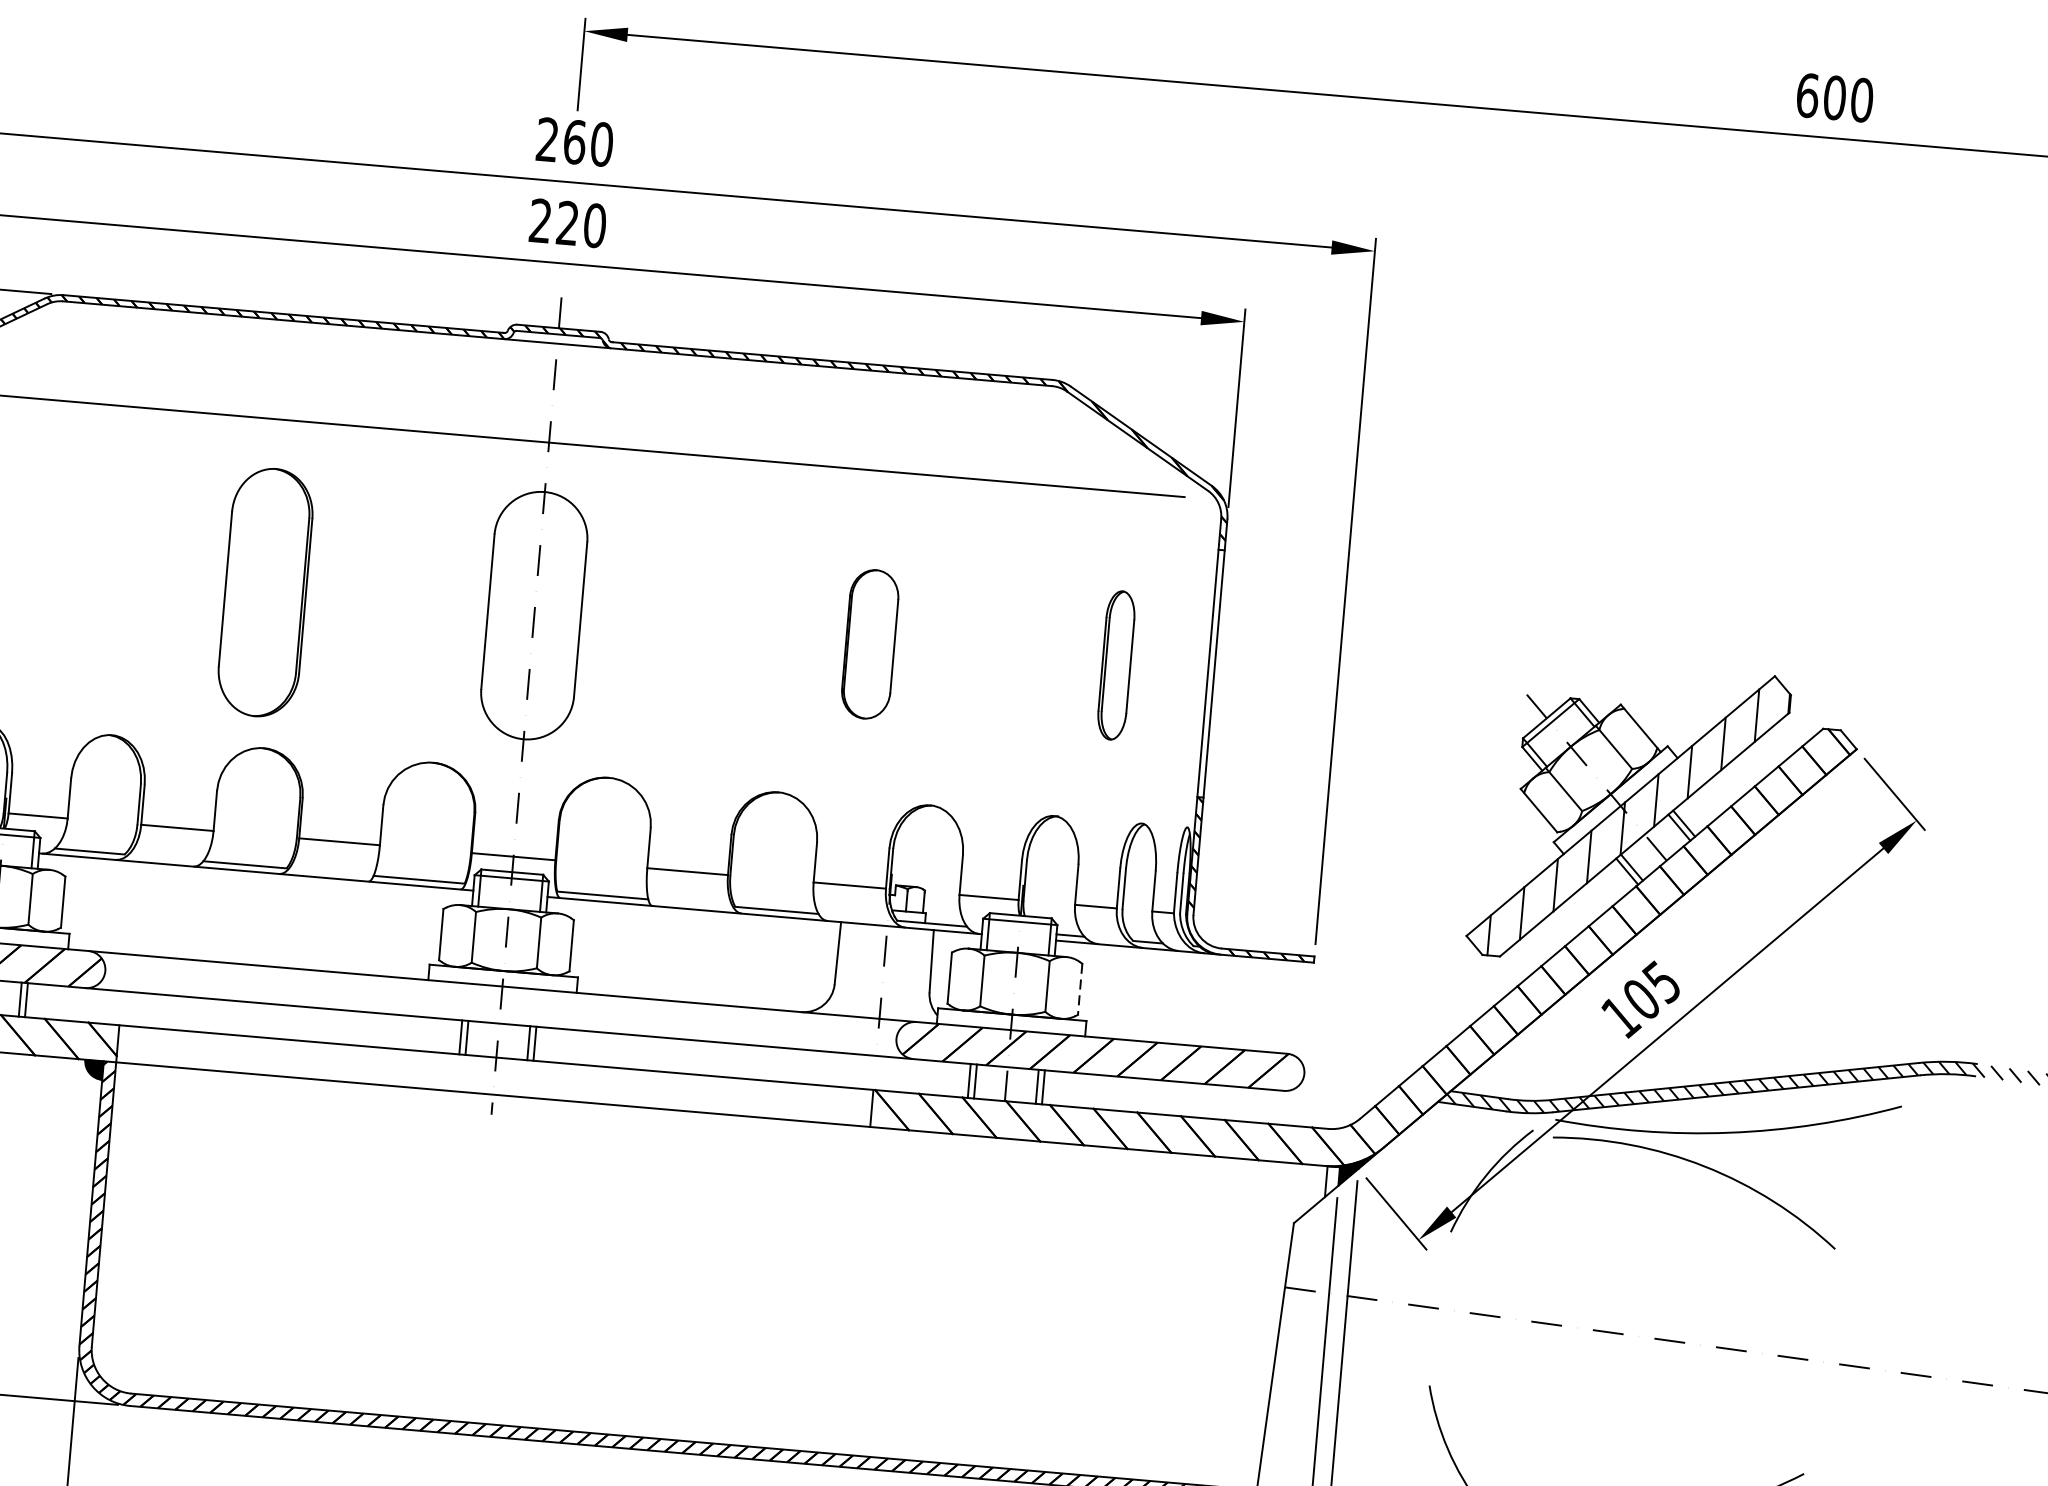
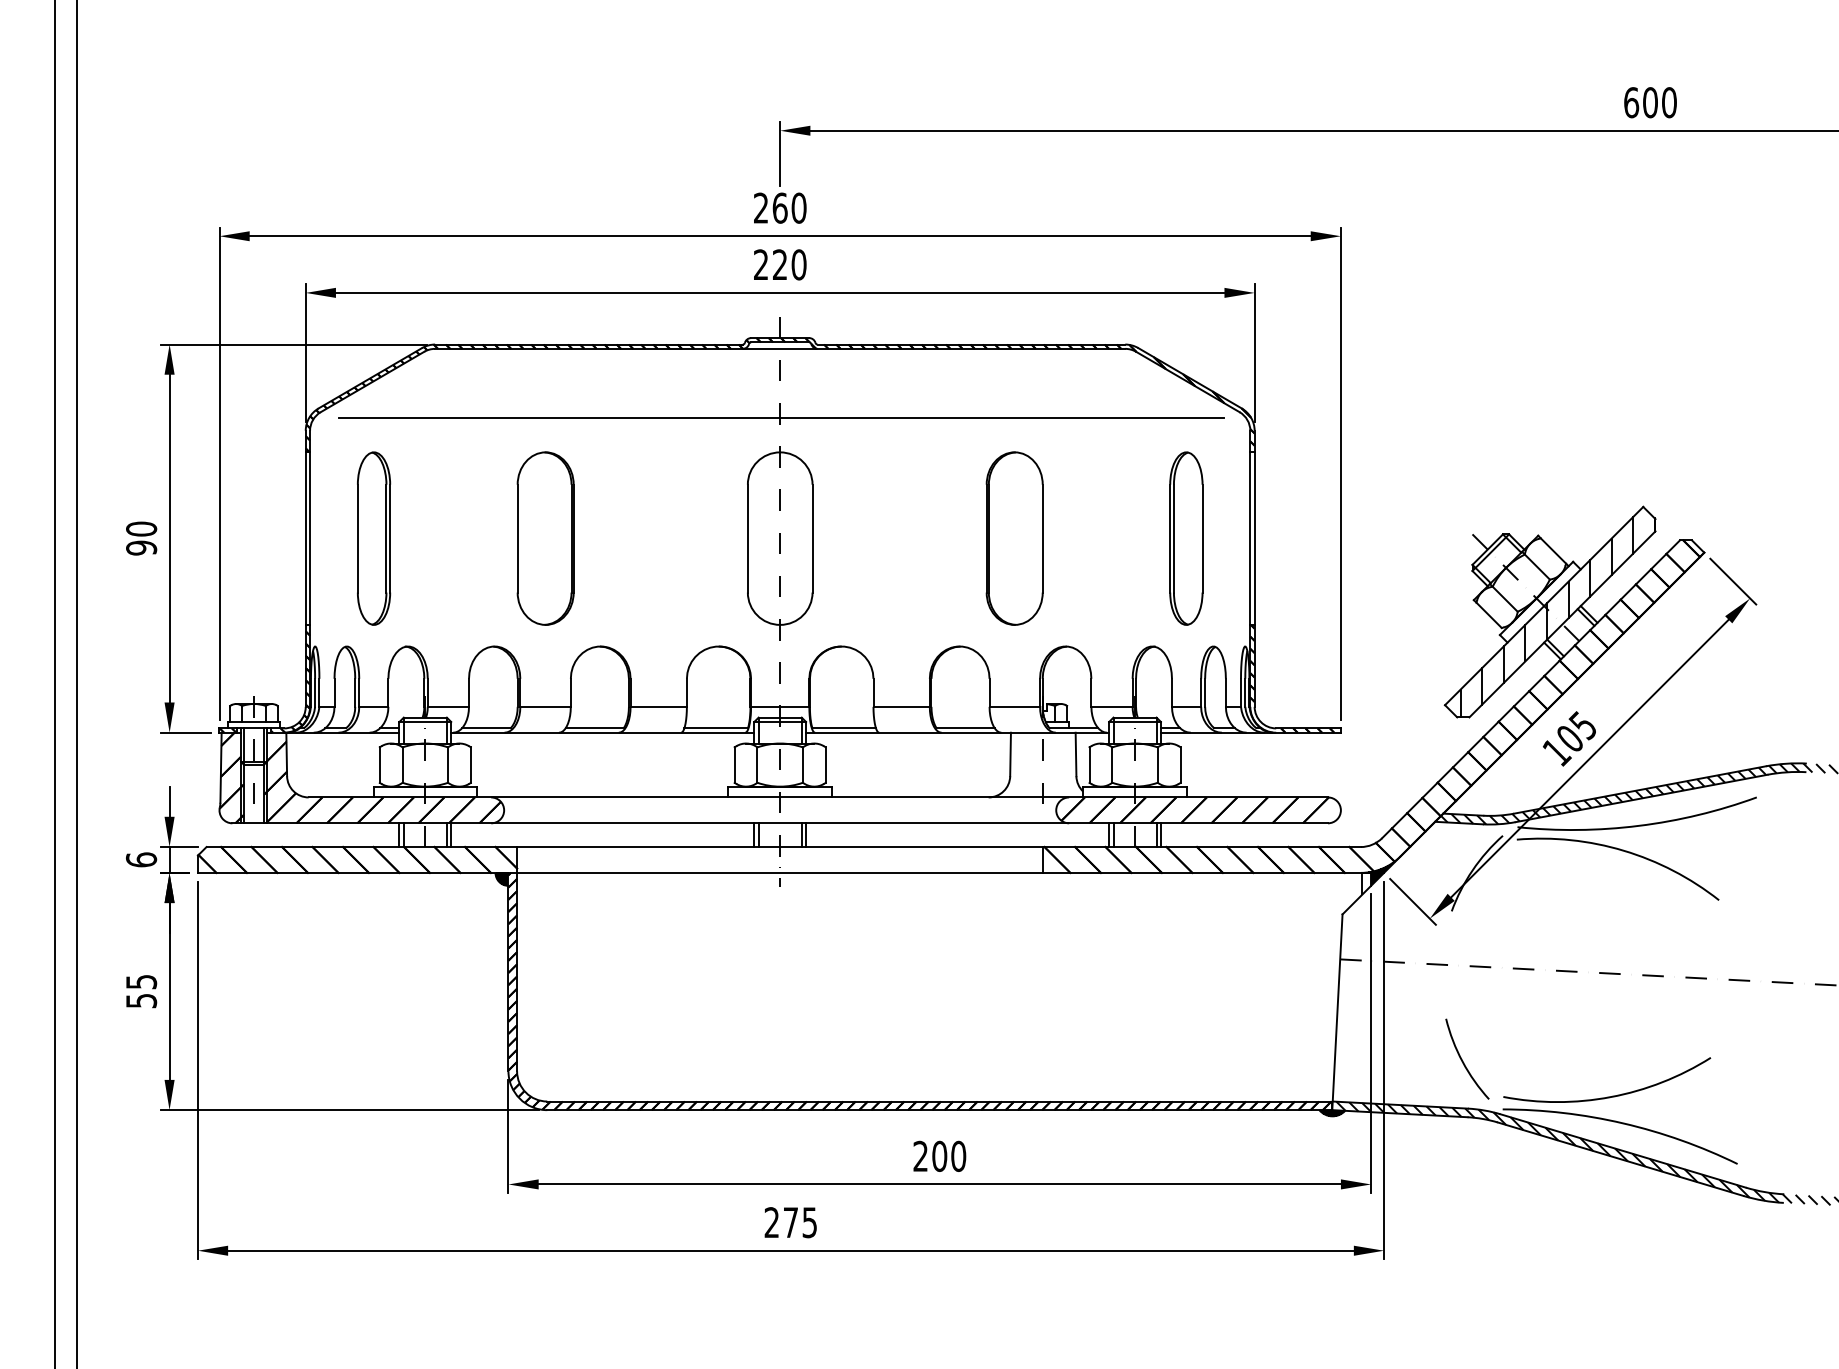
part: (265, 592) -> (545, 538), moved
part: (870, 644) -> (1014, 538), size x1.67
part: (1116, 665) -> (1186, 538), size x1.67
line: (1080, 989) -> (1180, 765), dashed -> solid

